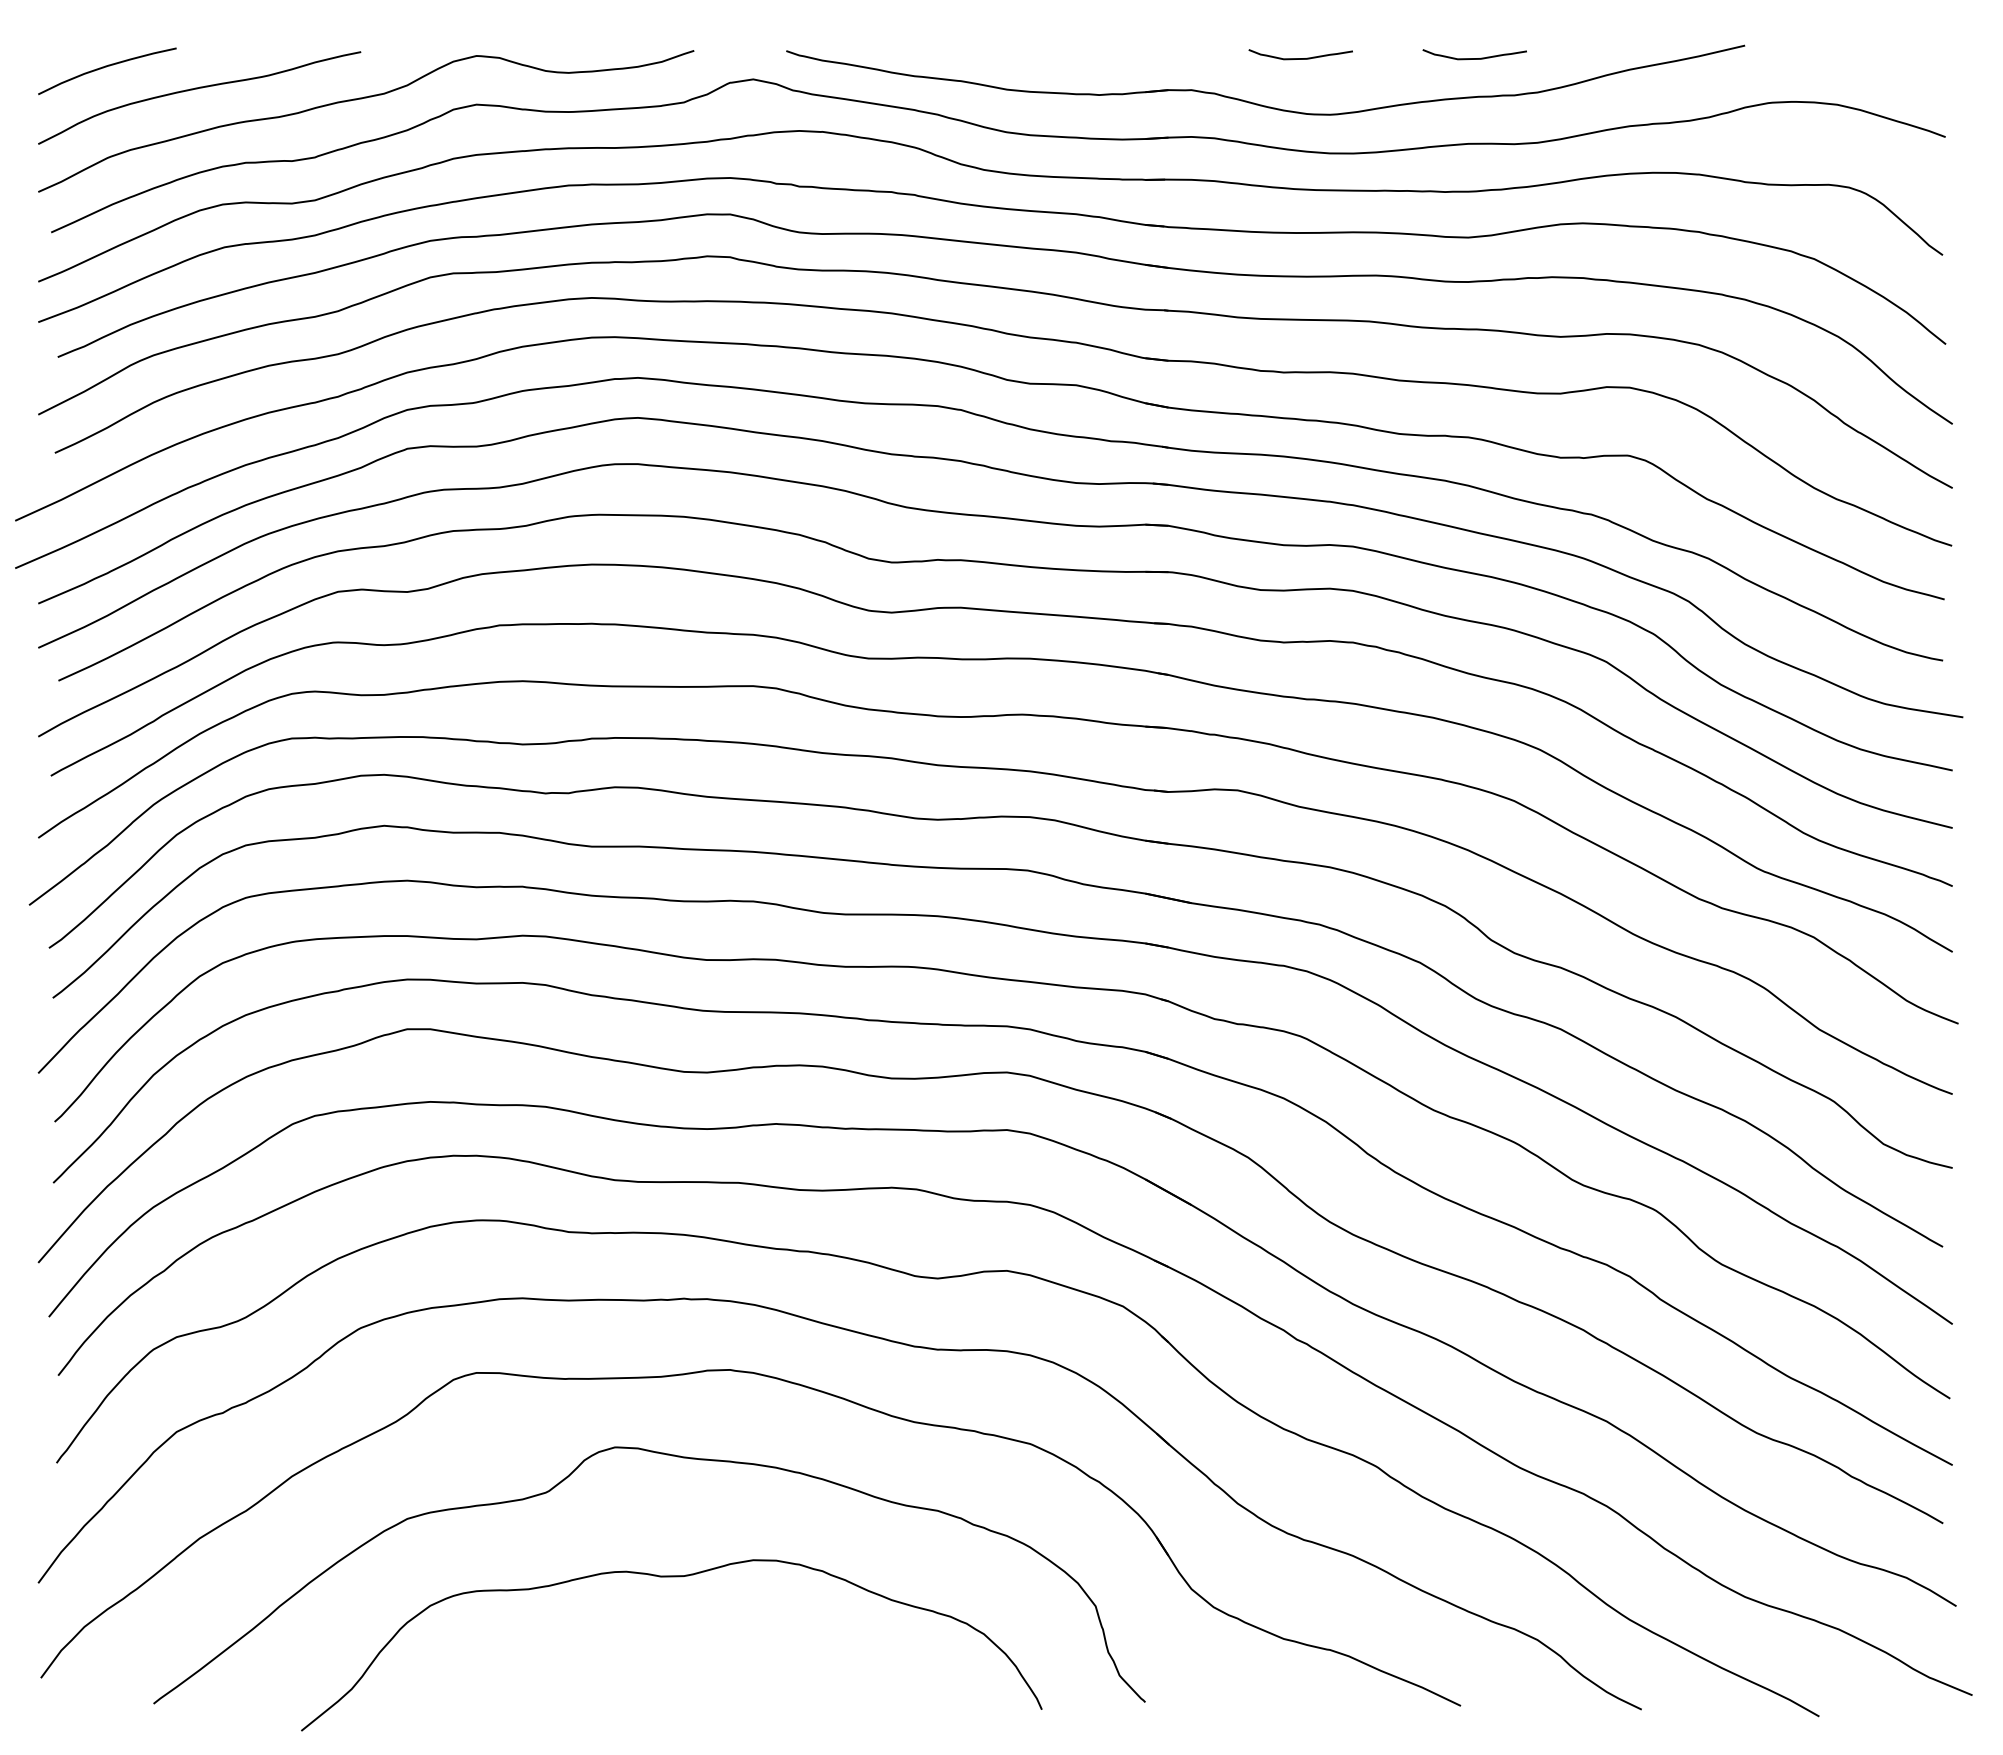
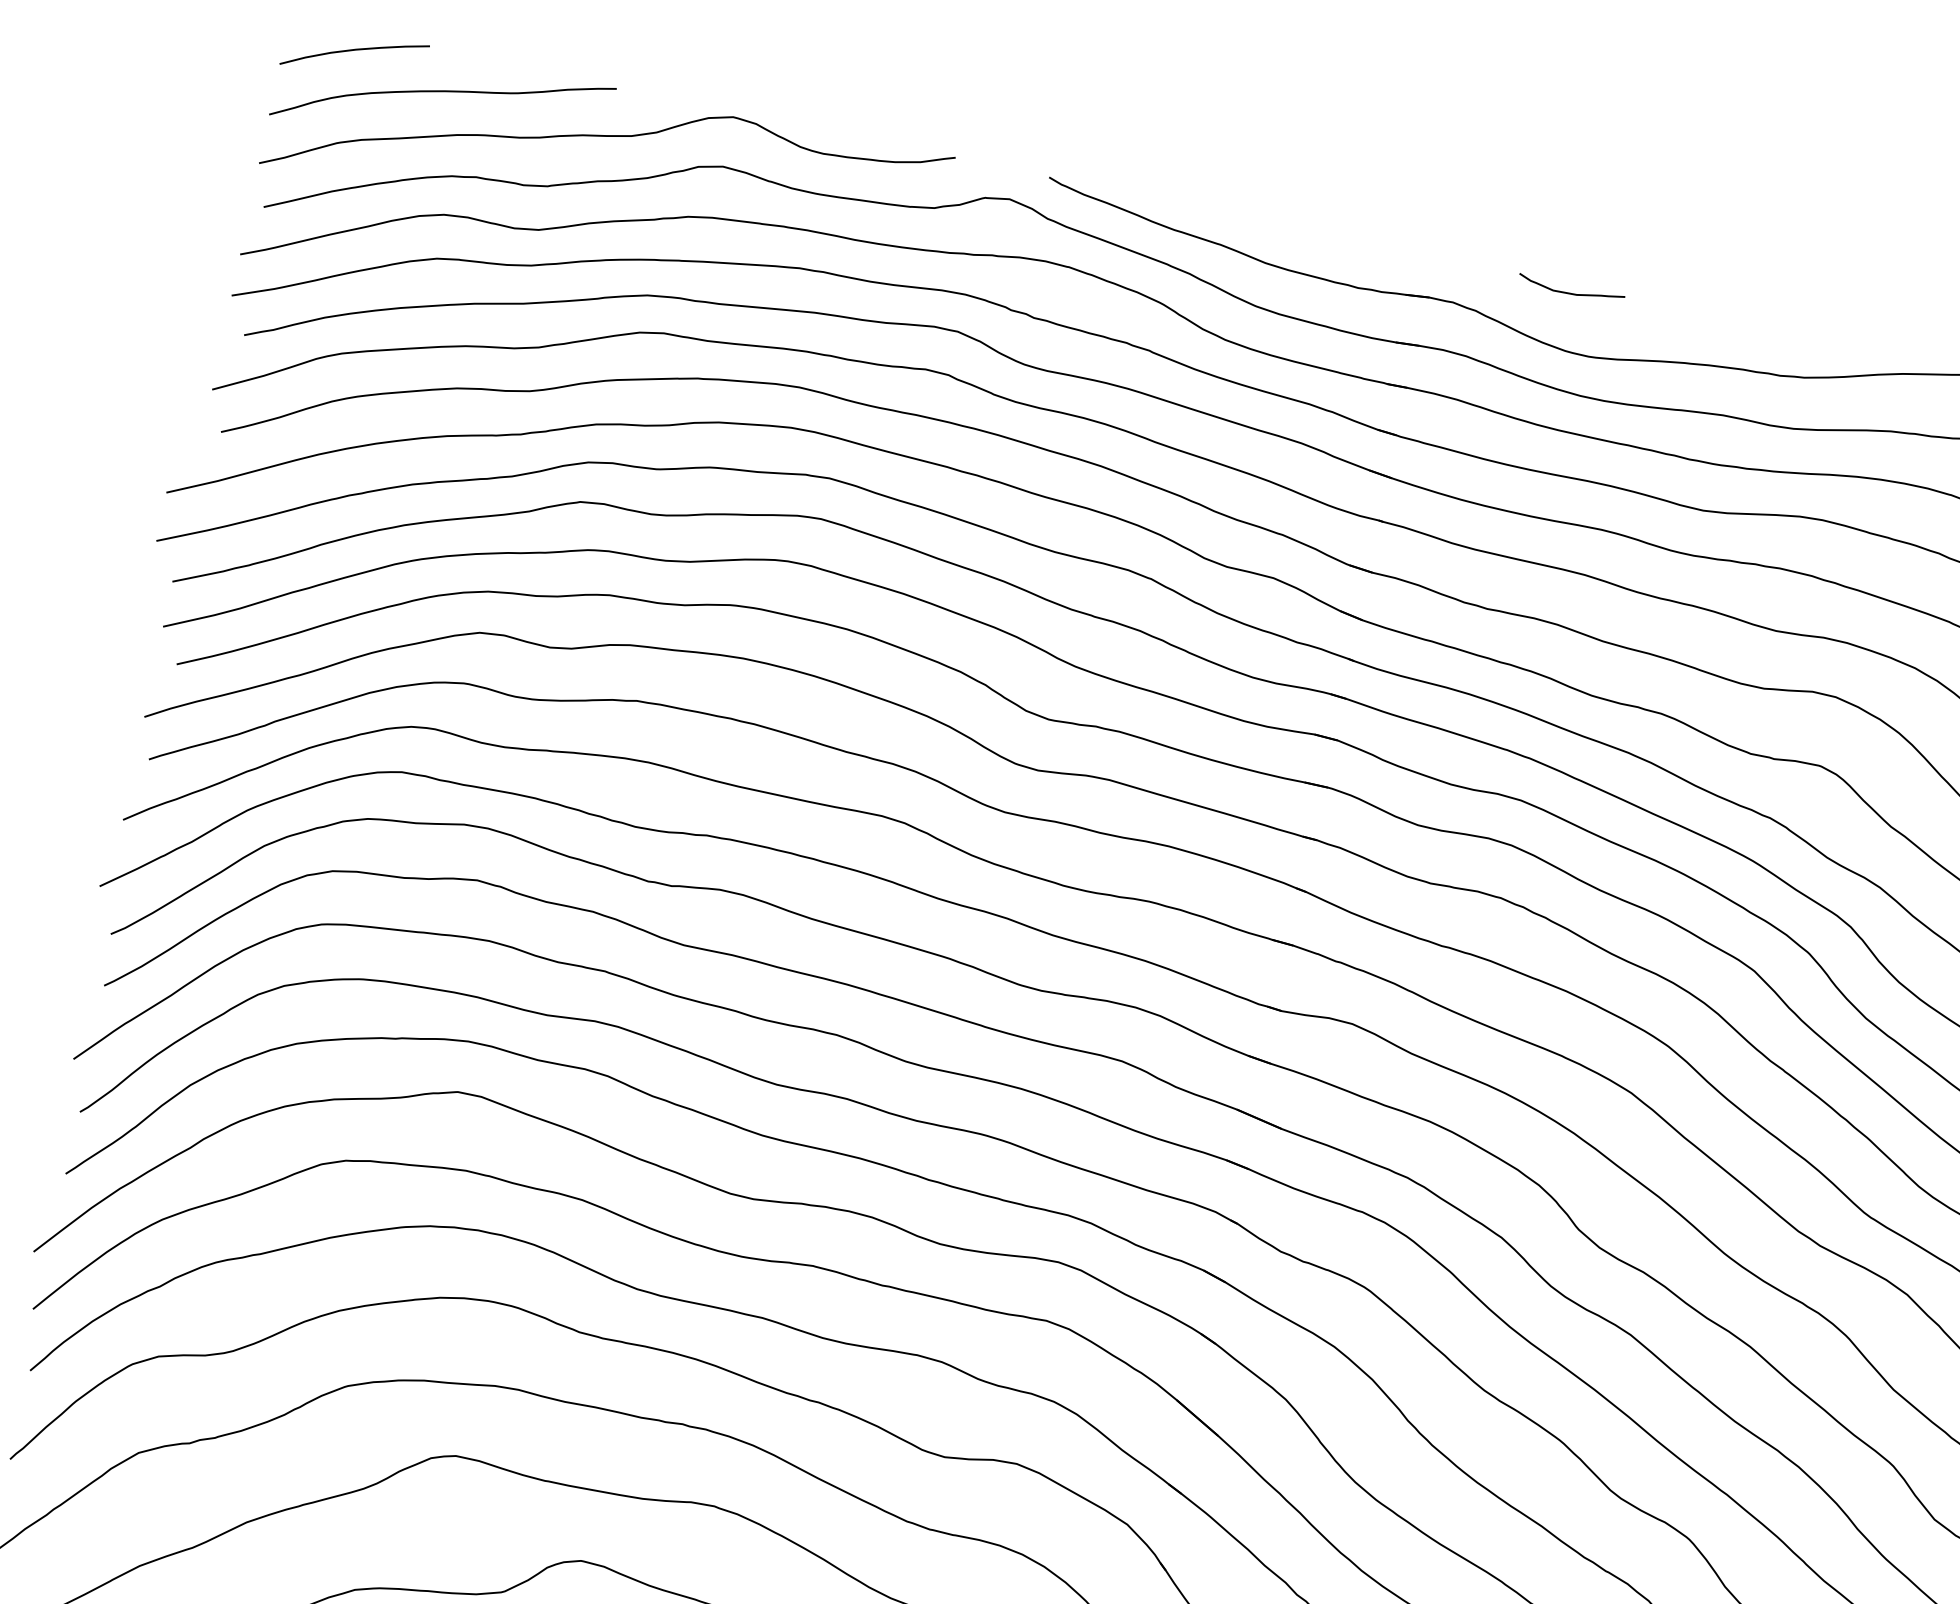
curve: (1474, 58) -> (1747, 329), removed

